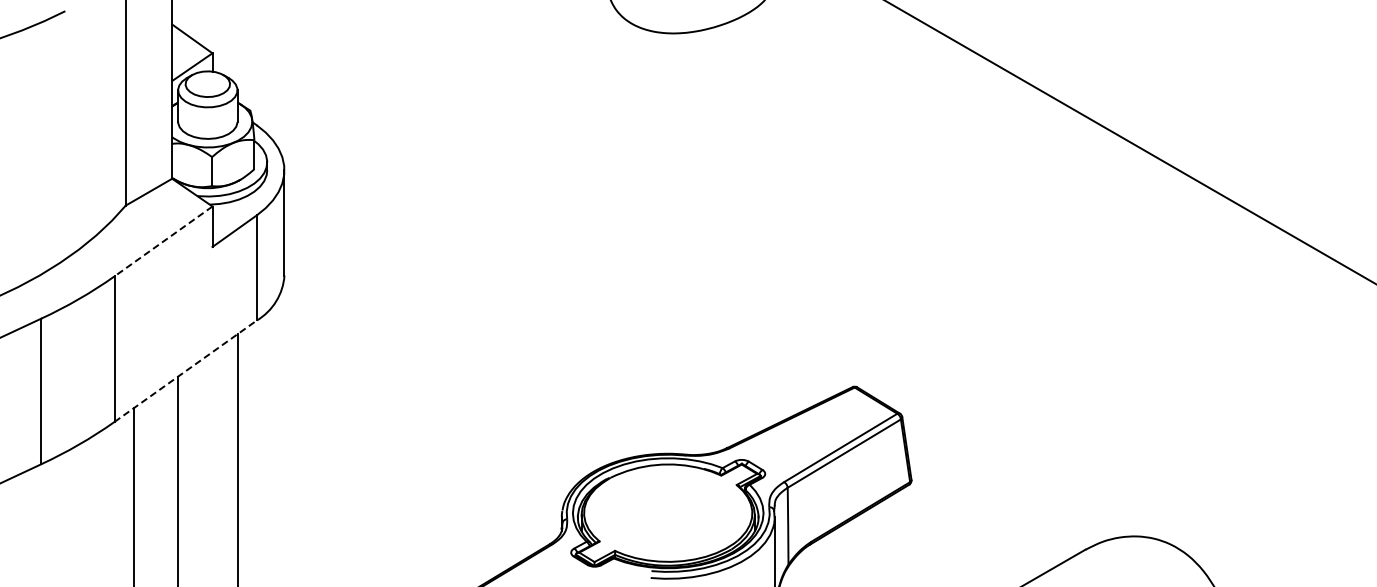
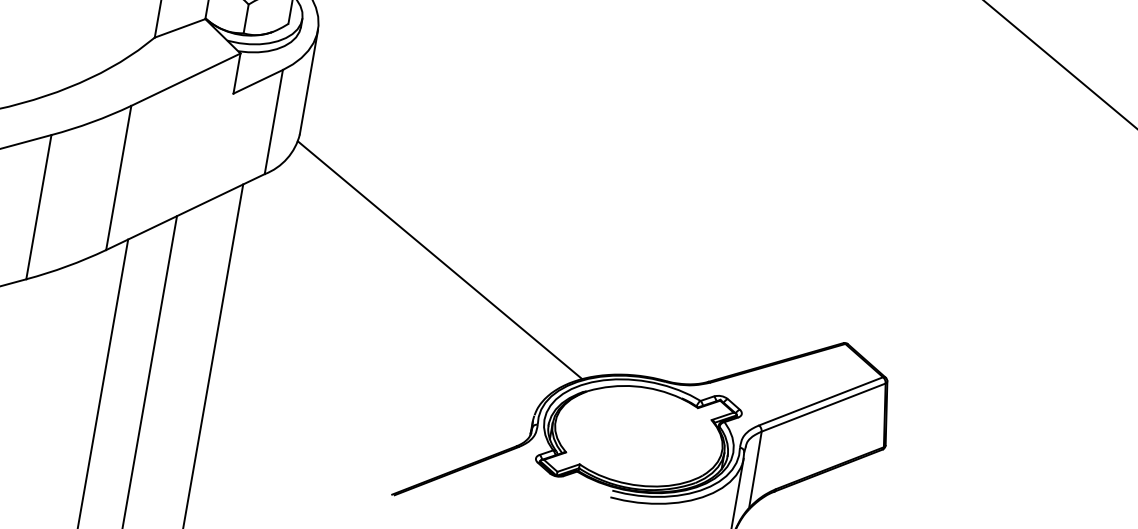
line: (163, 241) -> (185, 79), dashed -> solid
line: (186, 370) -> (186, 211), dashed -> solid
line: (443, 374) -> (440, 259), added

